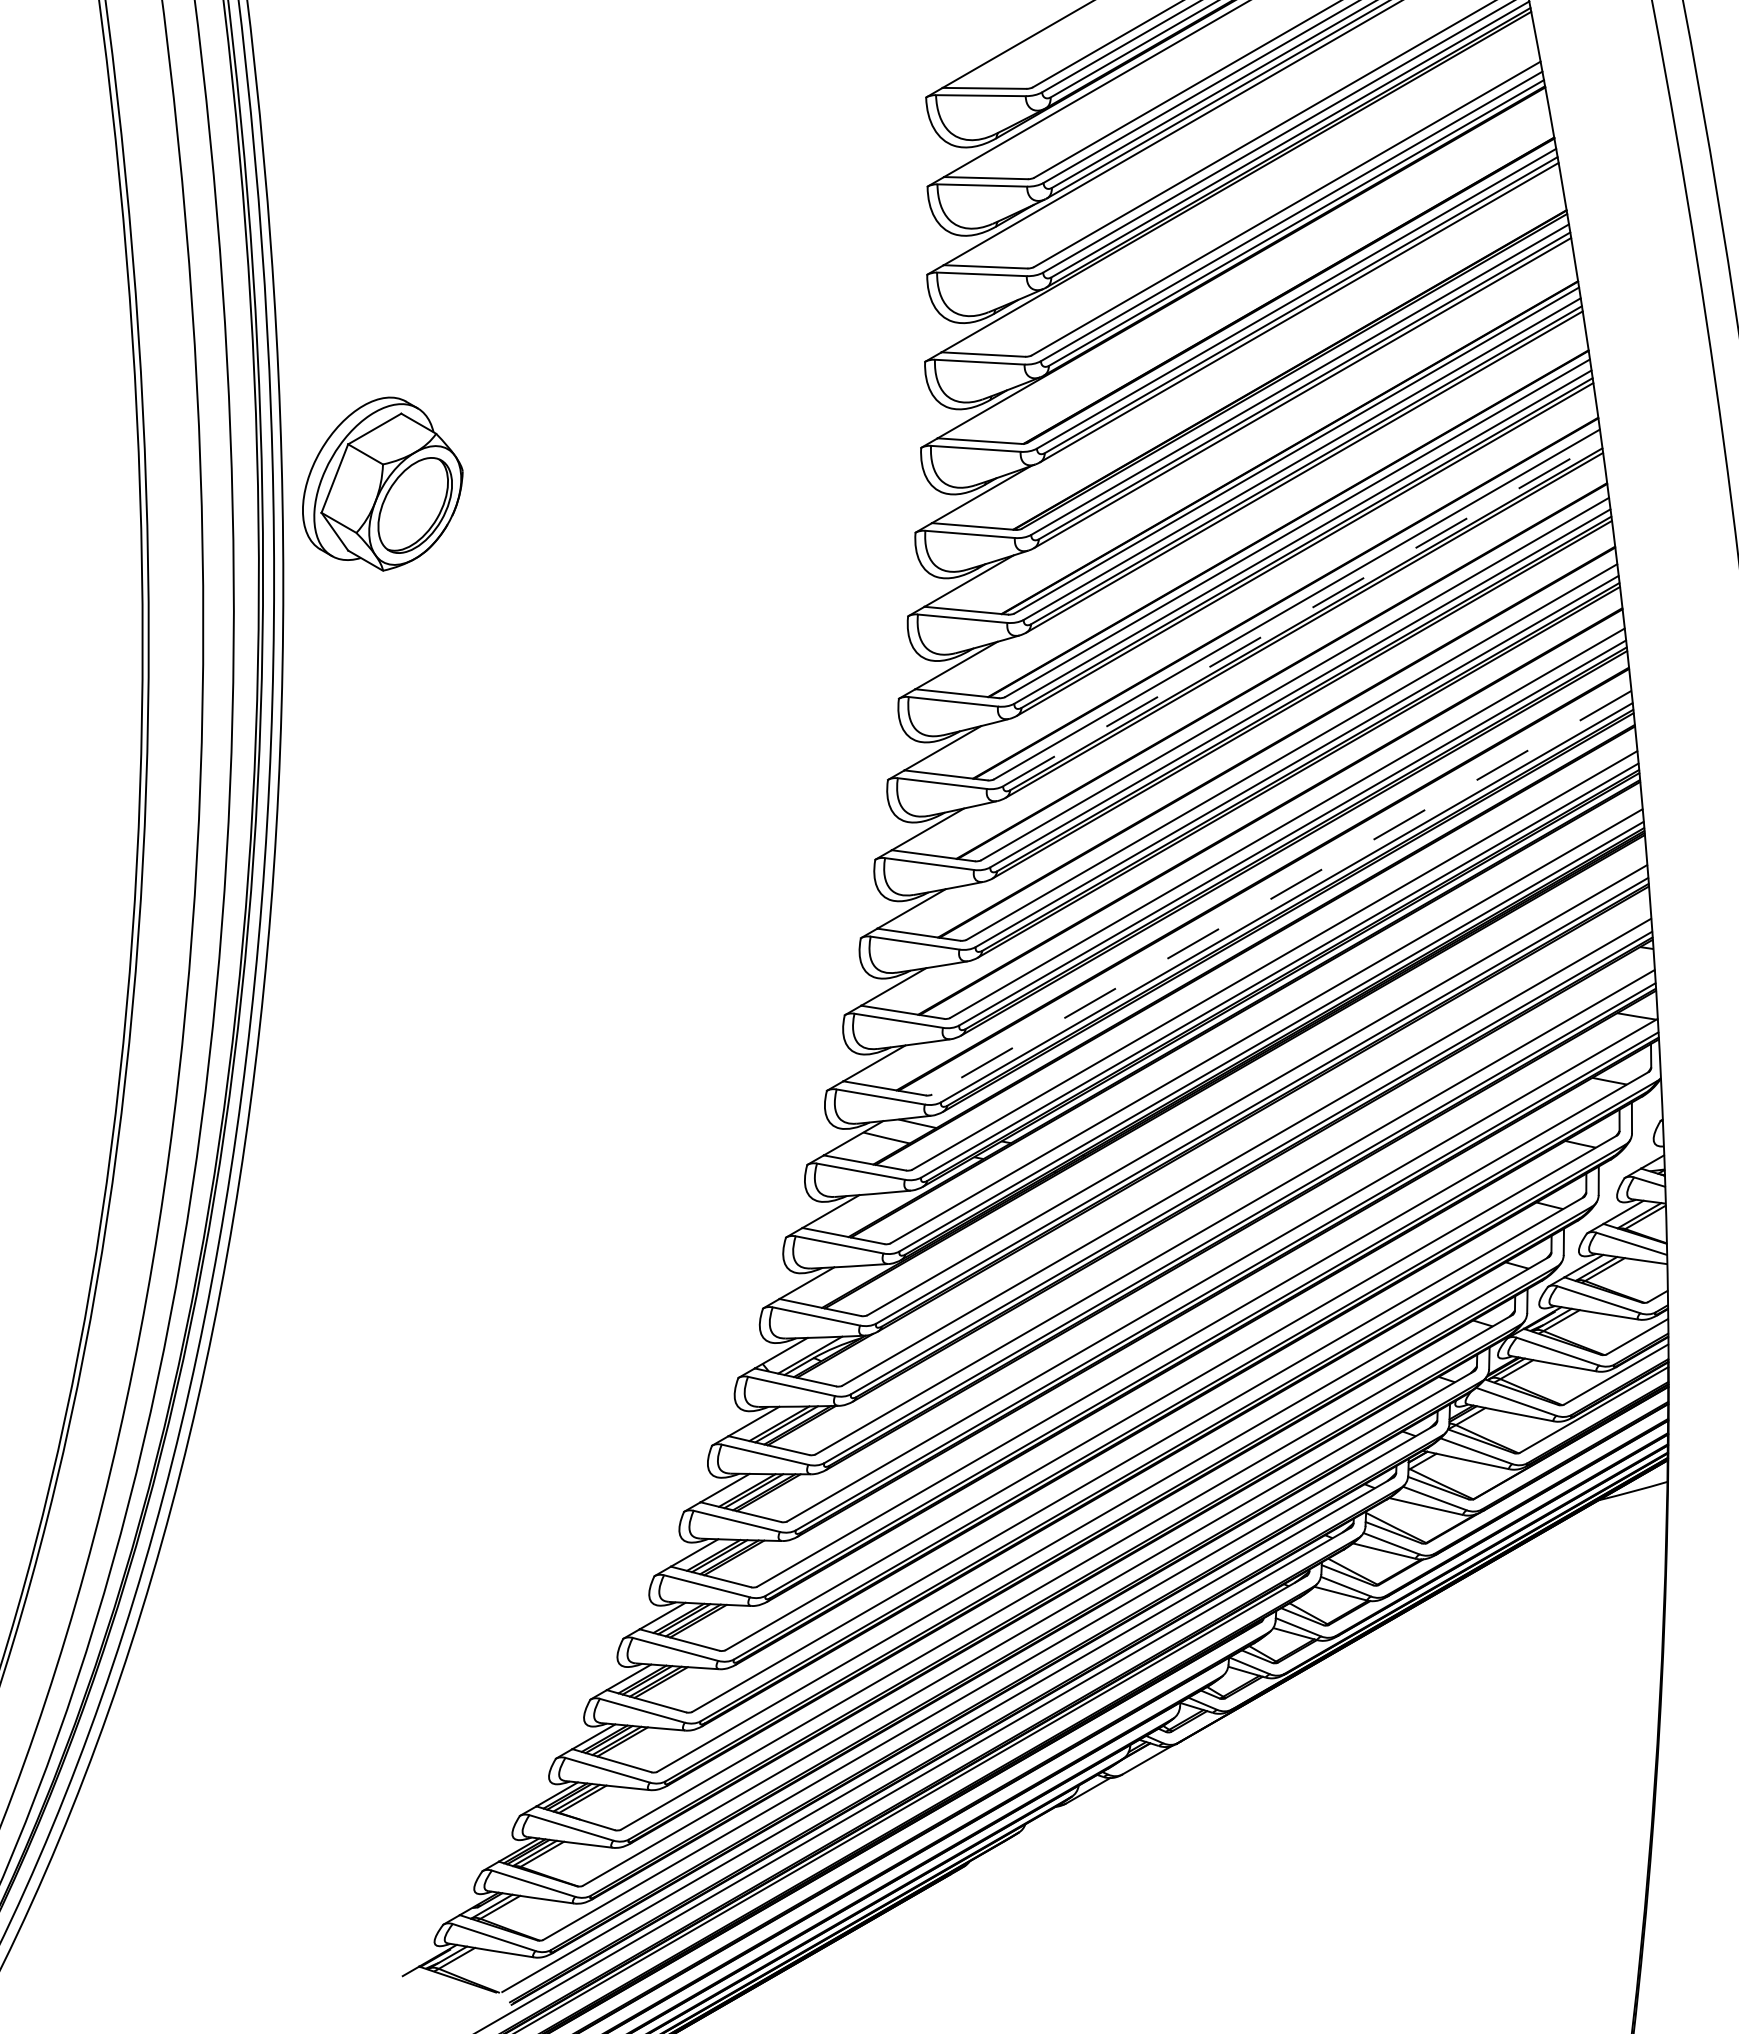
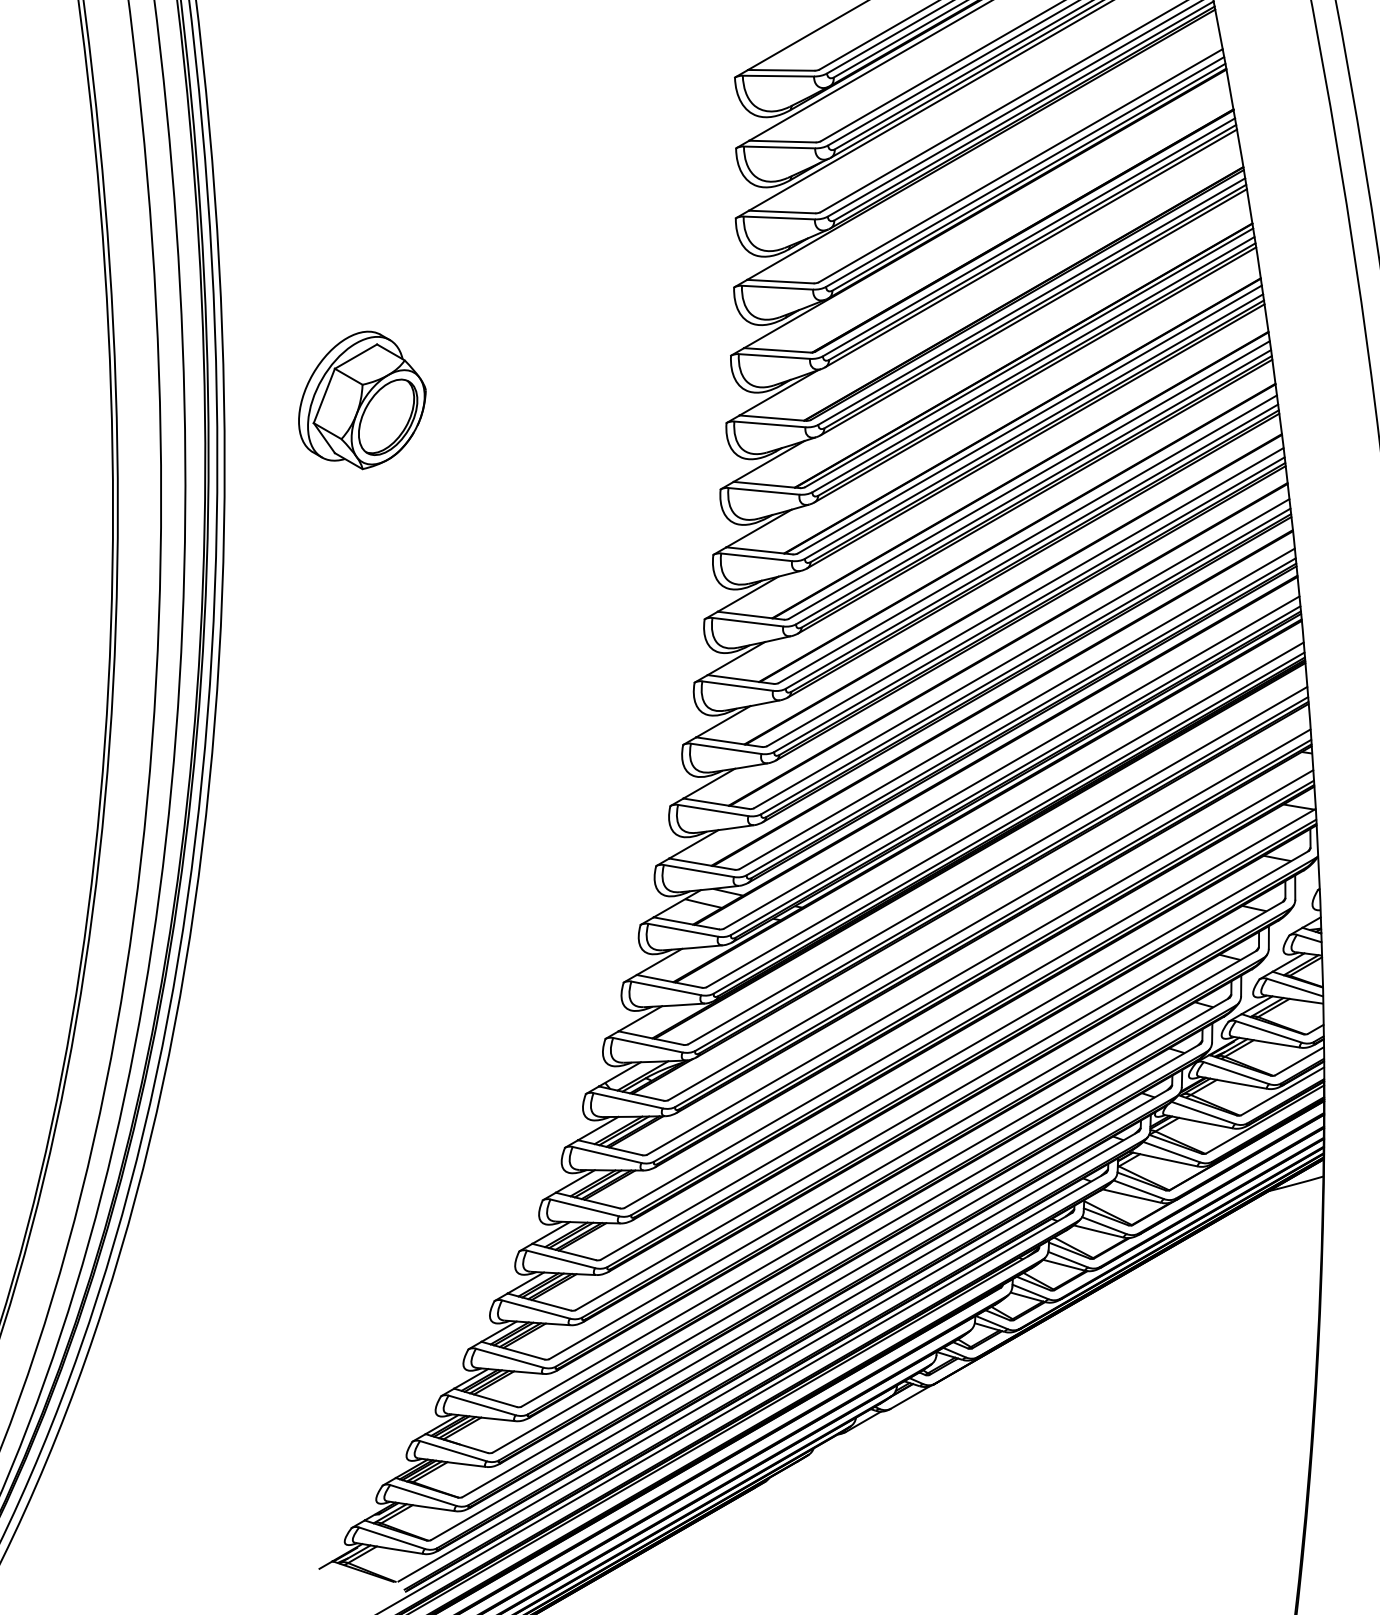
part: (382, 483) -> (362, 399), moved
line: (1302, 613) -> (1033, 487), dashed -> solid
line: (1281, 892) -> (1017, 708), dashed -> solid

